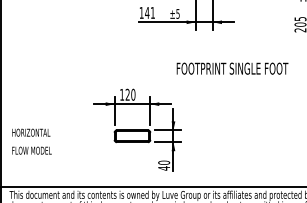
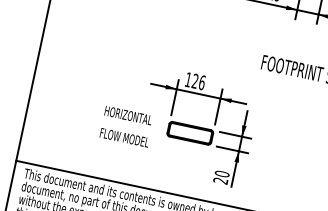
text: (133, 94) -> (202, 82), 120 -> 126
text: (31, 141) -> (126, 126), moved
text: (163, 168) -> (219, 180), 40 -> 20

